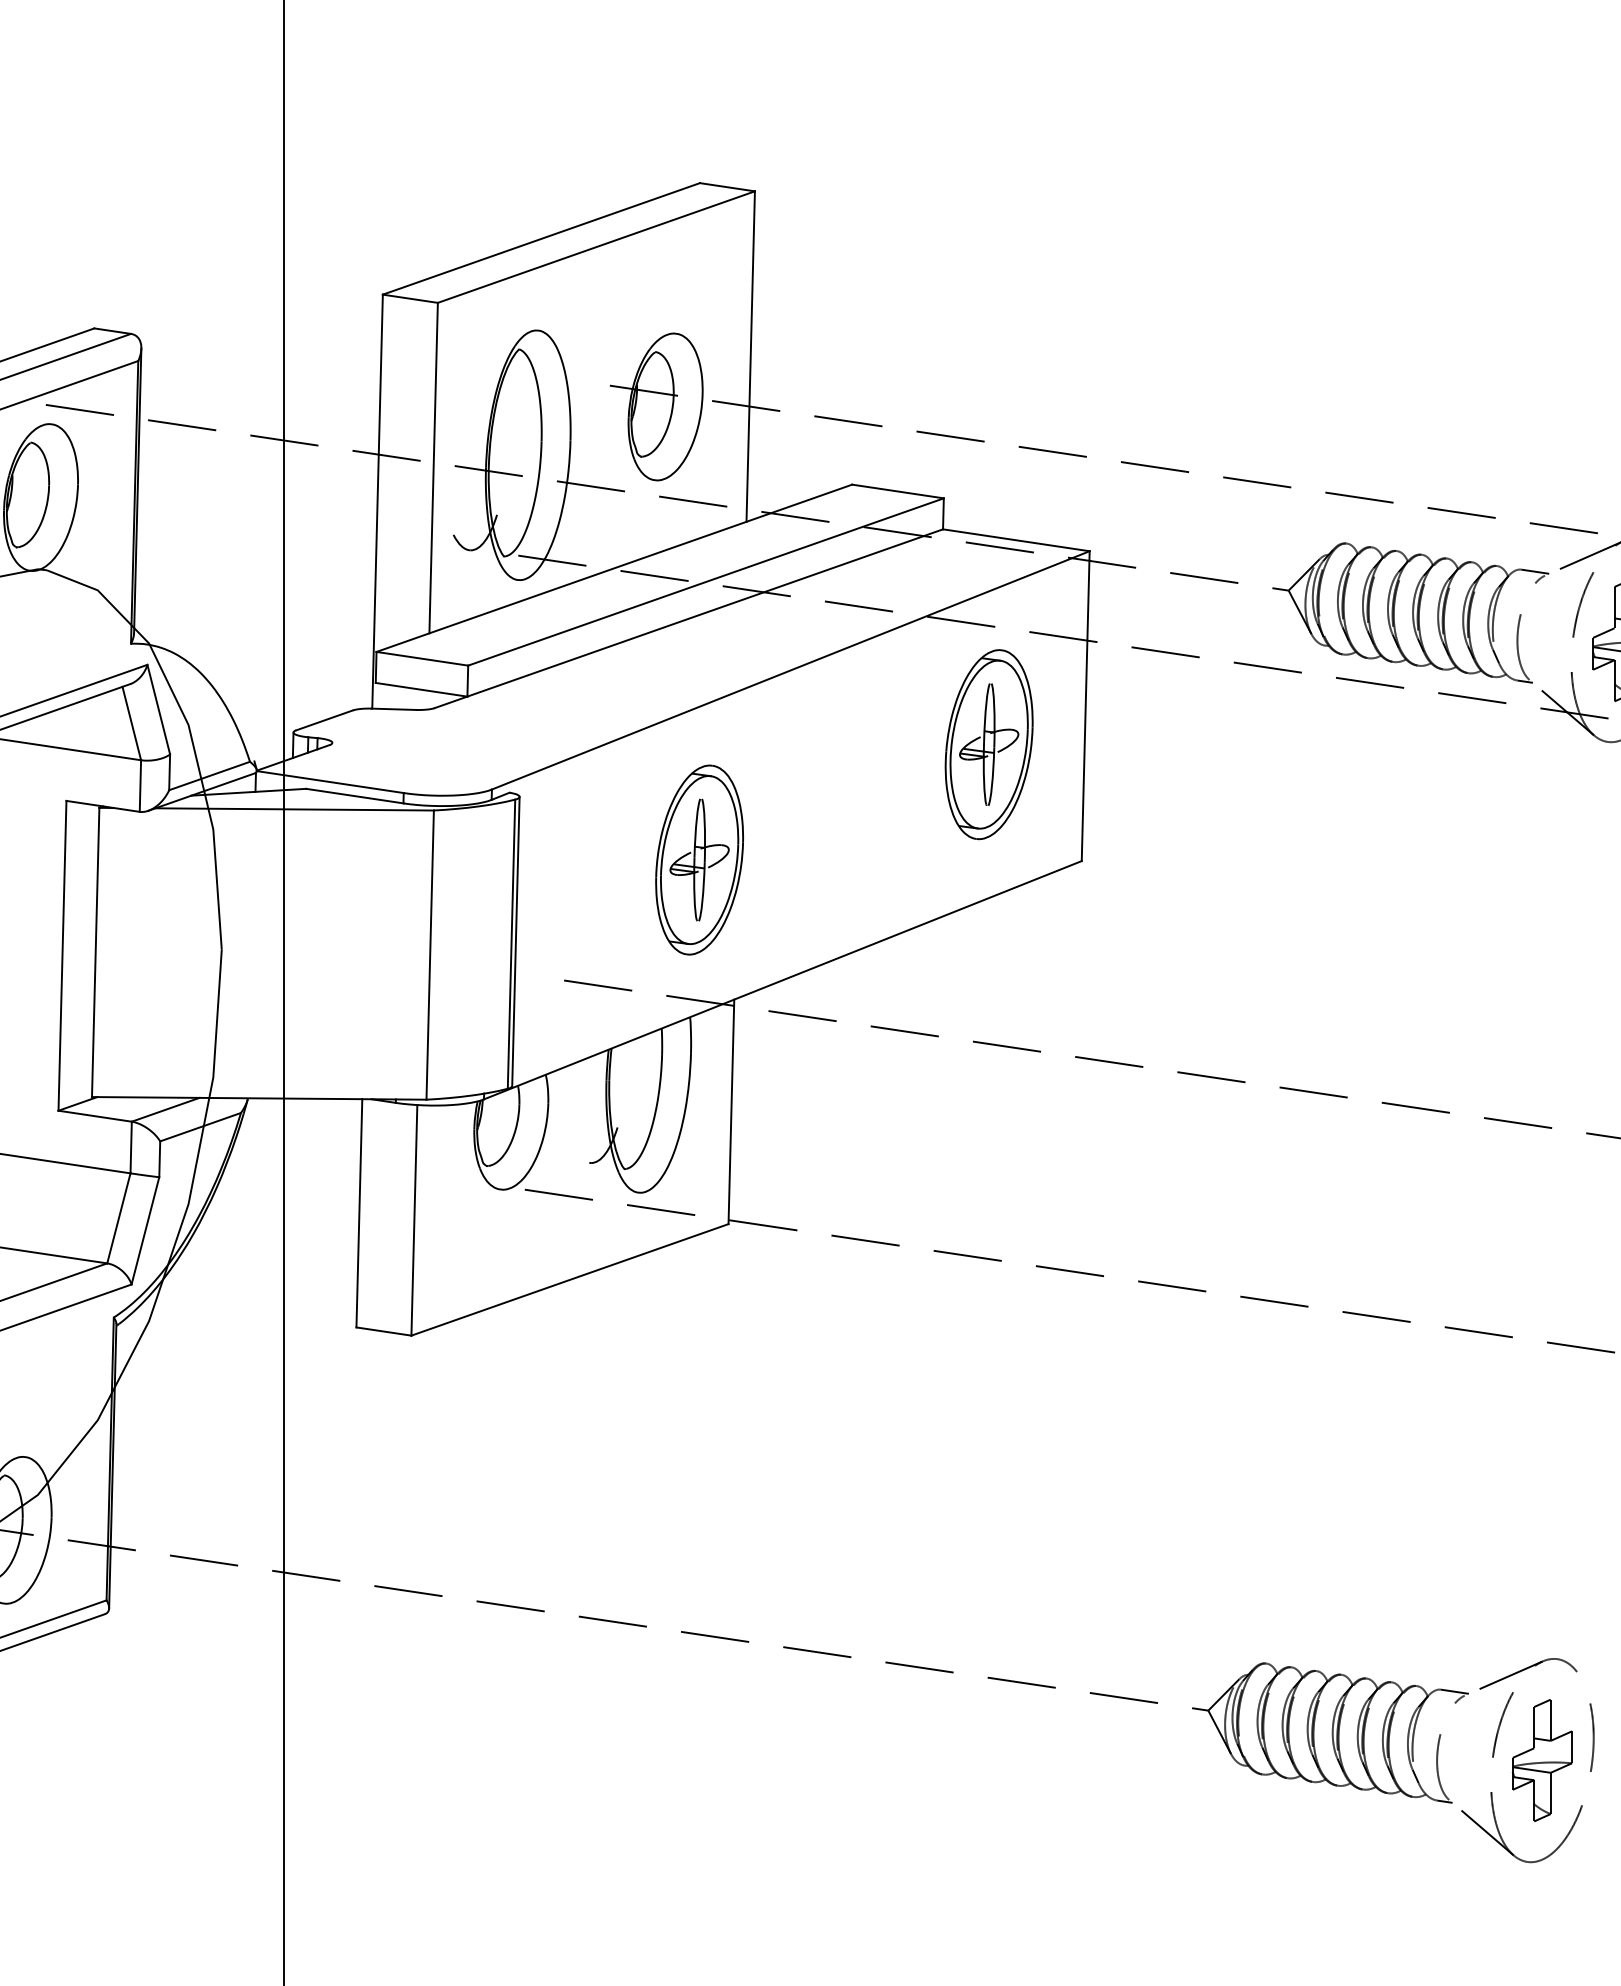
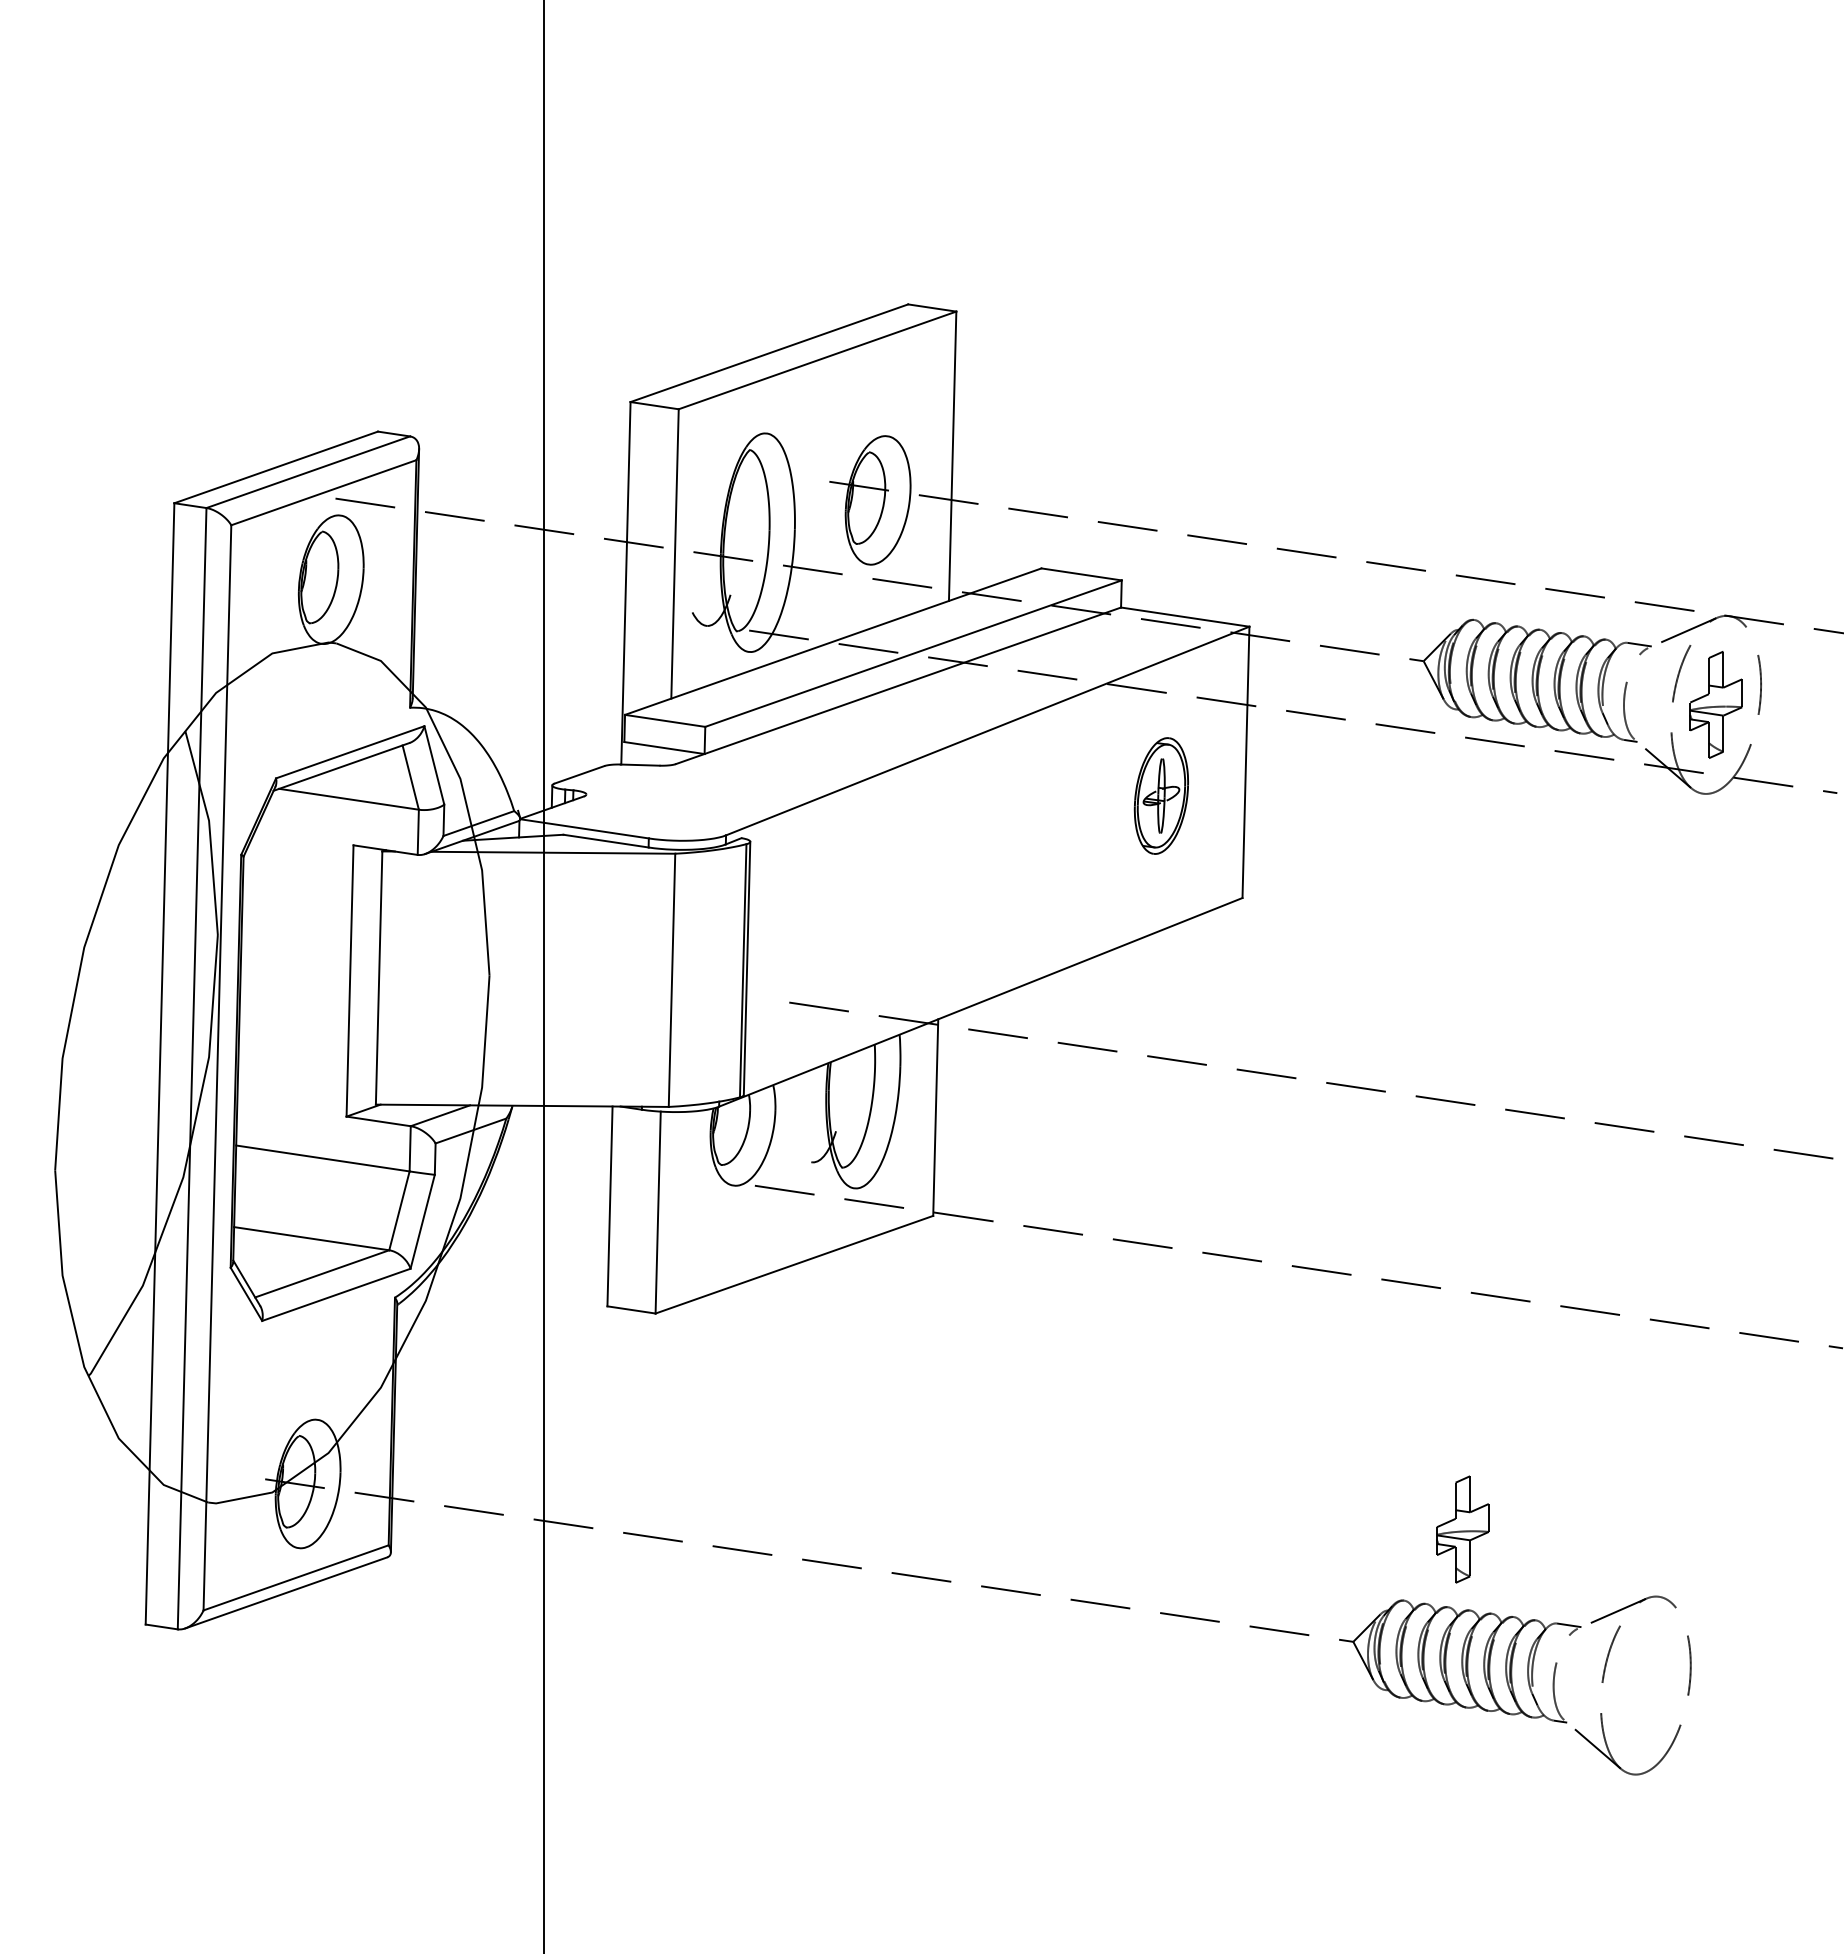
part: (989, 743) -> (1161, 795), size x0.7
part: (699, 859) -> (907, 896), removed
part: (1542, 1760) -> (1462, 1529), moved

